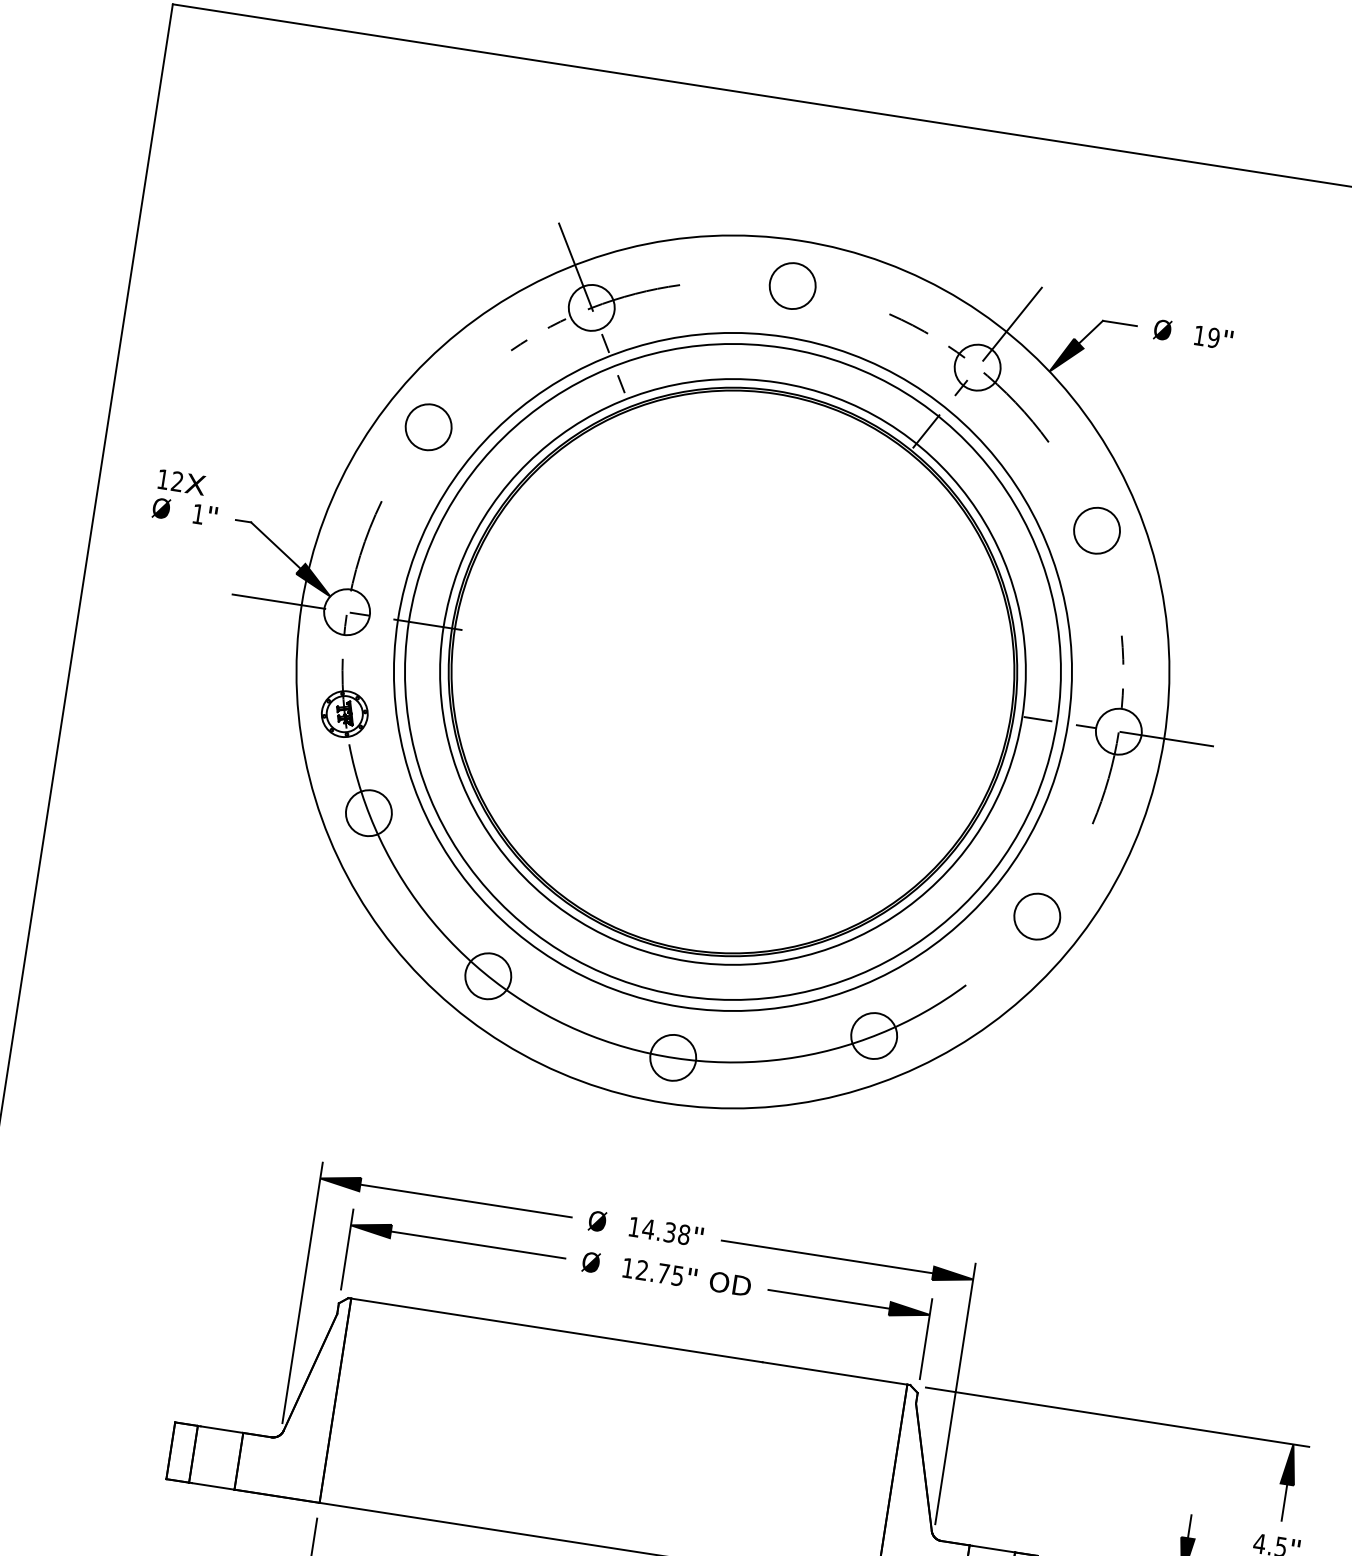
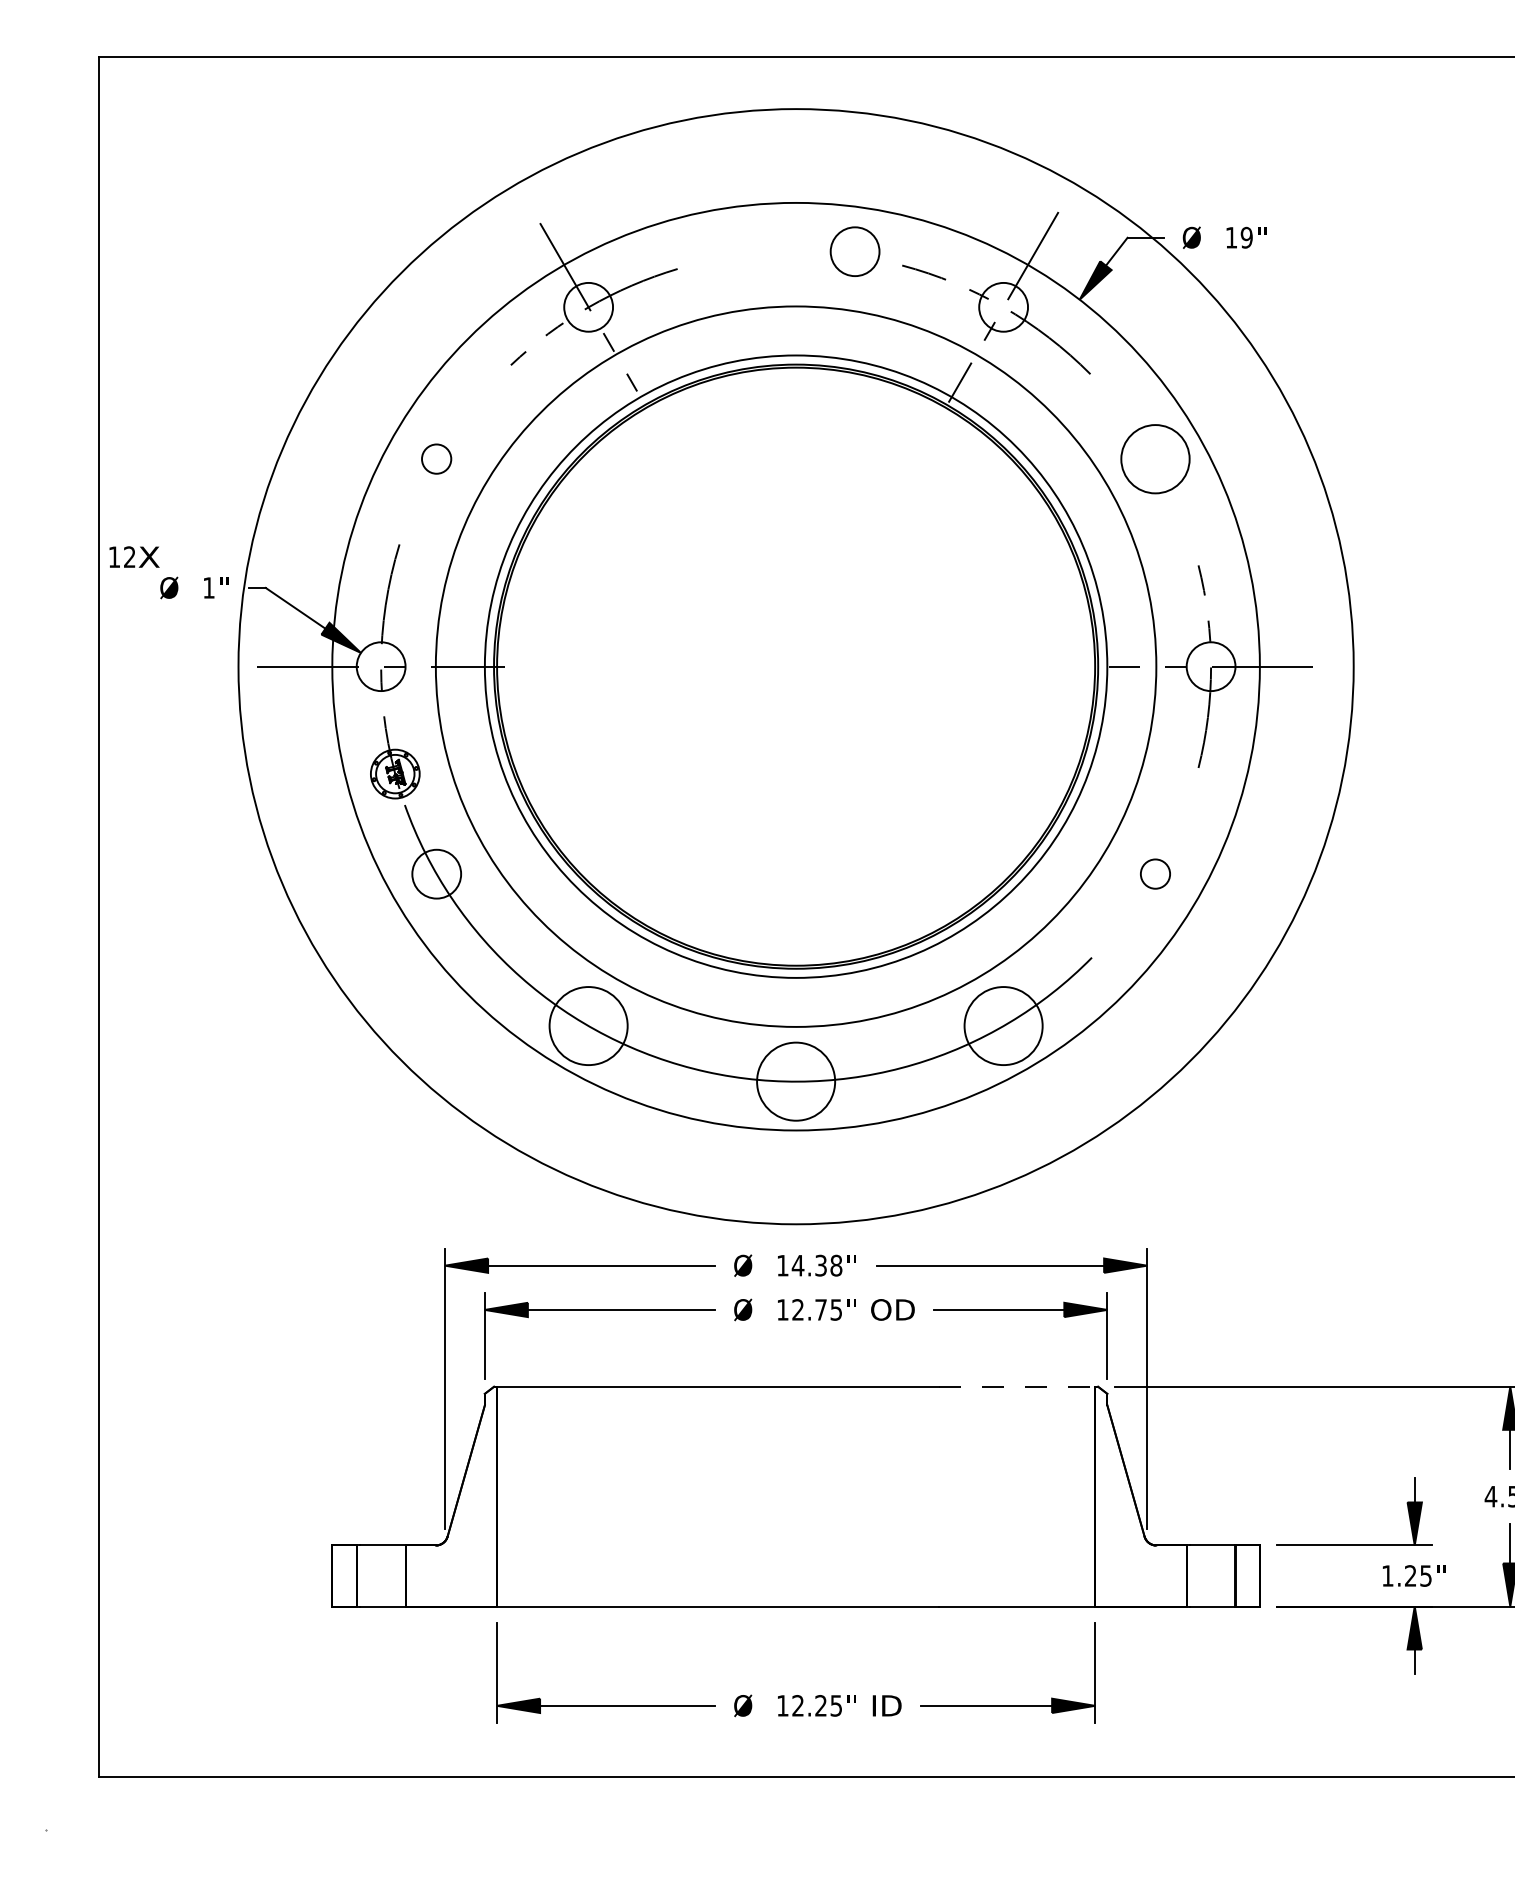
circle: (792, 285) -> (854, 251), moved
circle: (428, 426) -> (436, 458), size x0.6
text: (181, 481) -> (134, 556), moved
circle: (1097, 530) -> (1155, 458), size x1.4
circle: (732, 671) -> (795, 666), size x1.6
circle: (1037, 916) -> (1155, 873), size x0.6
circle: (488, 975) -> (588, 1025), size x1.6
circle: (874, 1035) -> (1003, 1025), size x1.6
circle: (672, 1057) -> (795, 1081), size x1.6
line: (835, 1373) -> (1017, 1386), solid -> dashed

